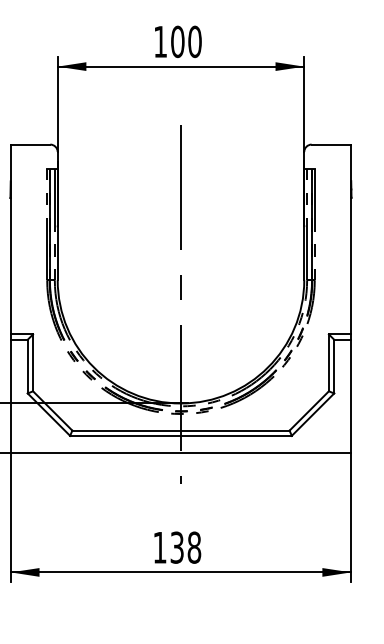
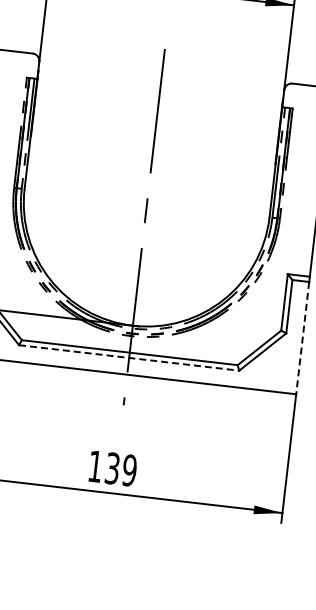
line: (351, 396) -> (303, 338), solid -> dashed
line: (180, 435) -> (128, 357), solid -> dashed
text: (194, 547) -> (129, 470), 138 -> 139

